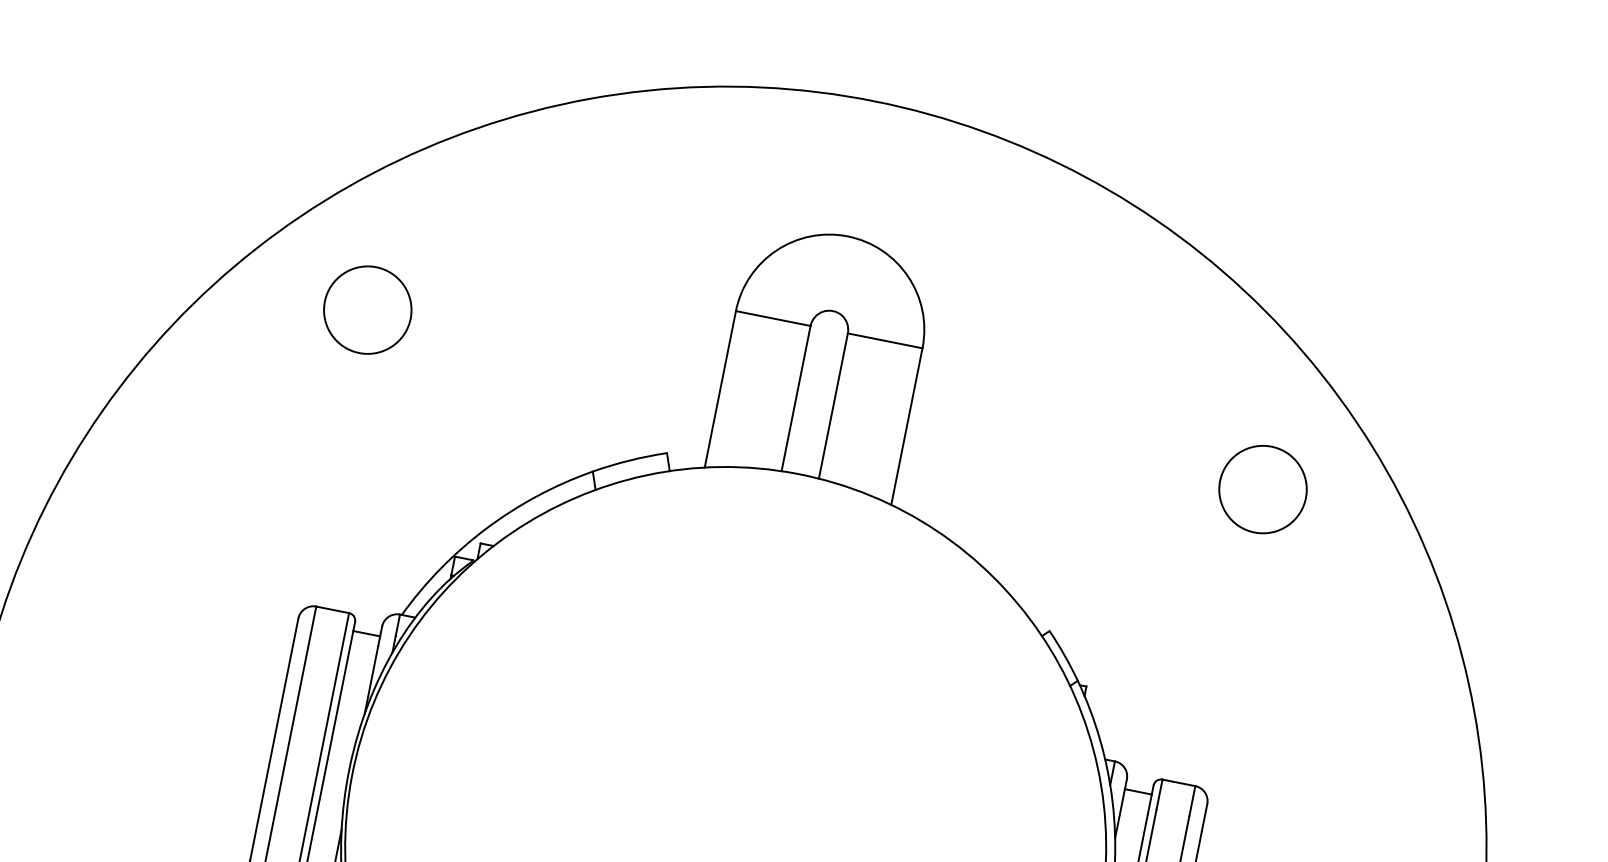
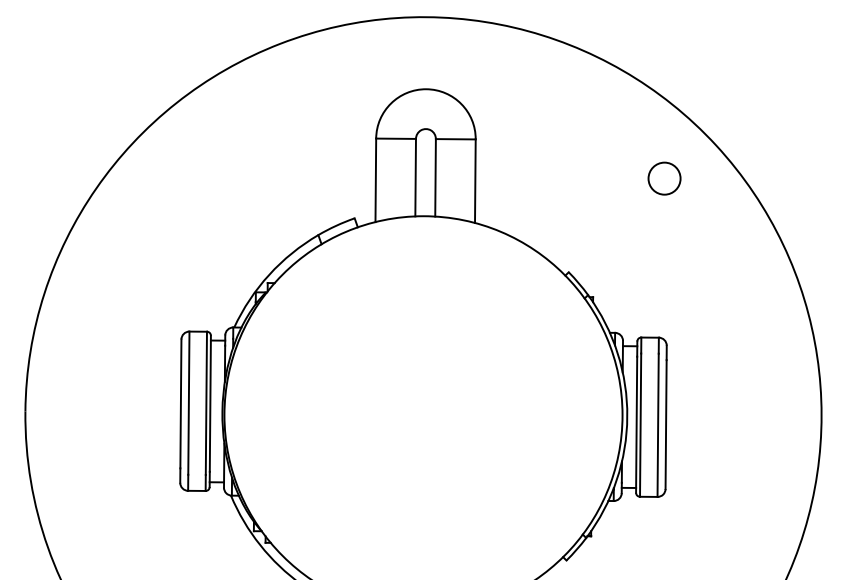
circle: (367, 308) -> (186, 173), removed
circle: (1262, 489) -> (664, 178), size x0.7

